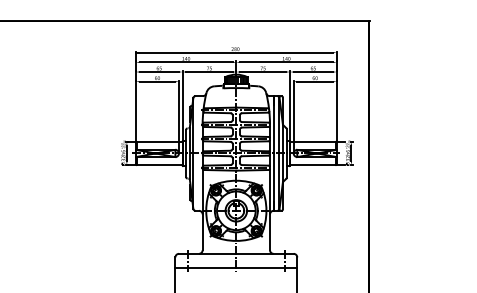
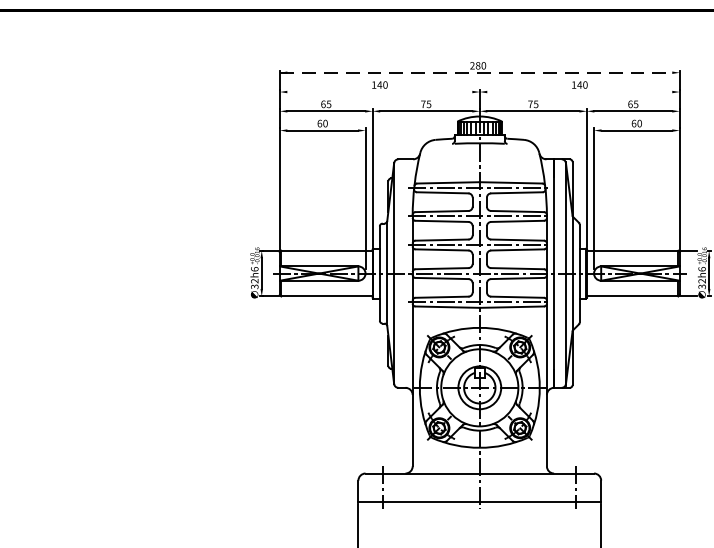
line: (234, 52) -> (476, 72), solid -> dashed
line: (185, 62) -> (378, 92), removed
line: (286, 62) -> (579, 92), removed

